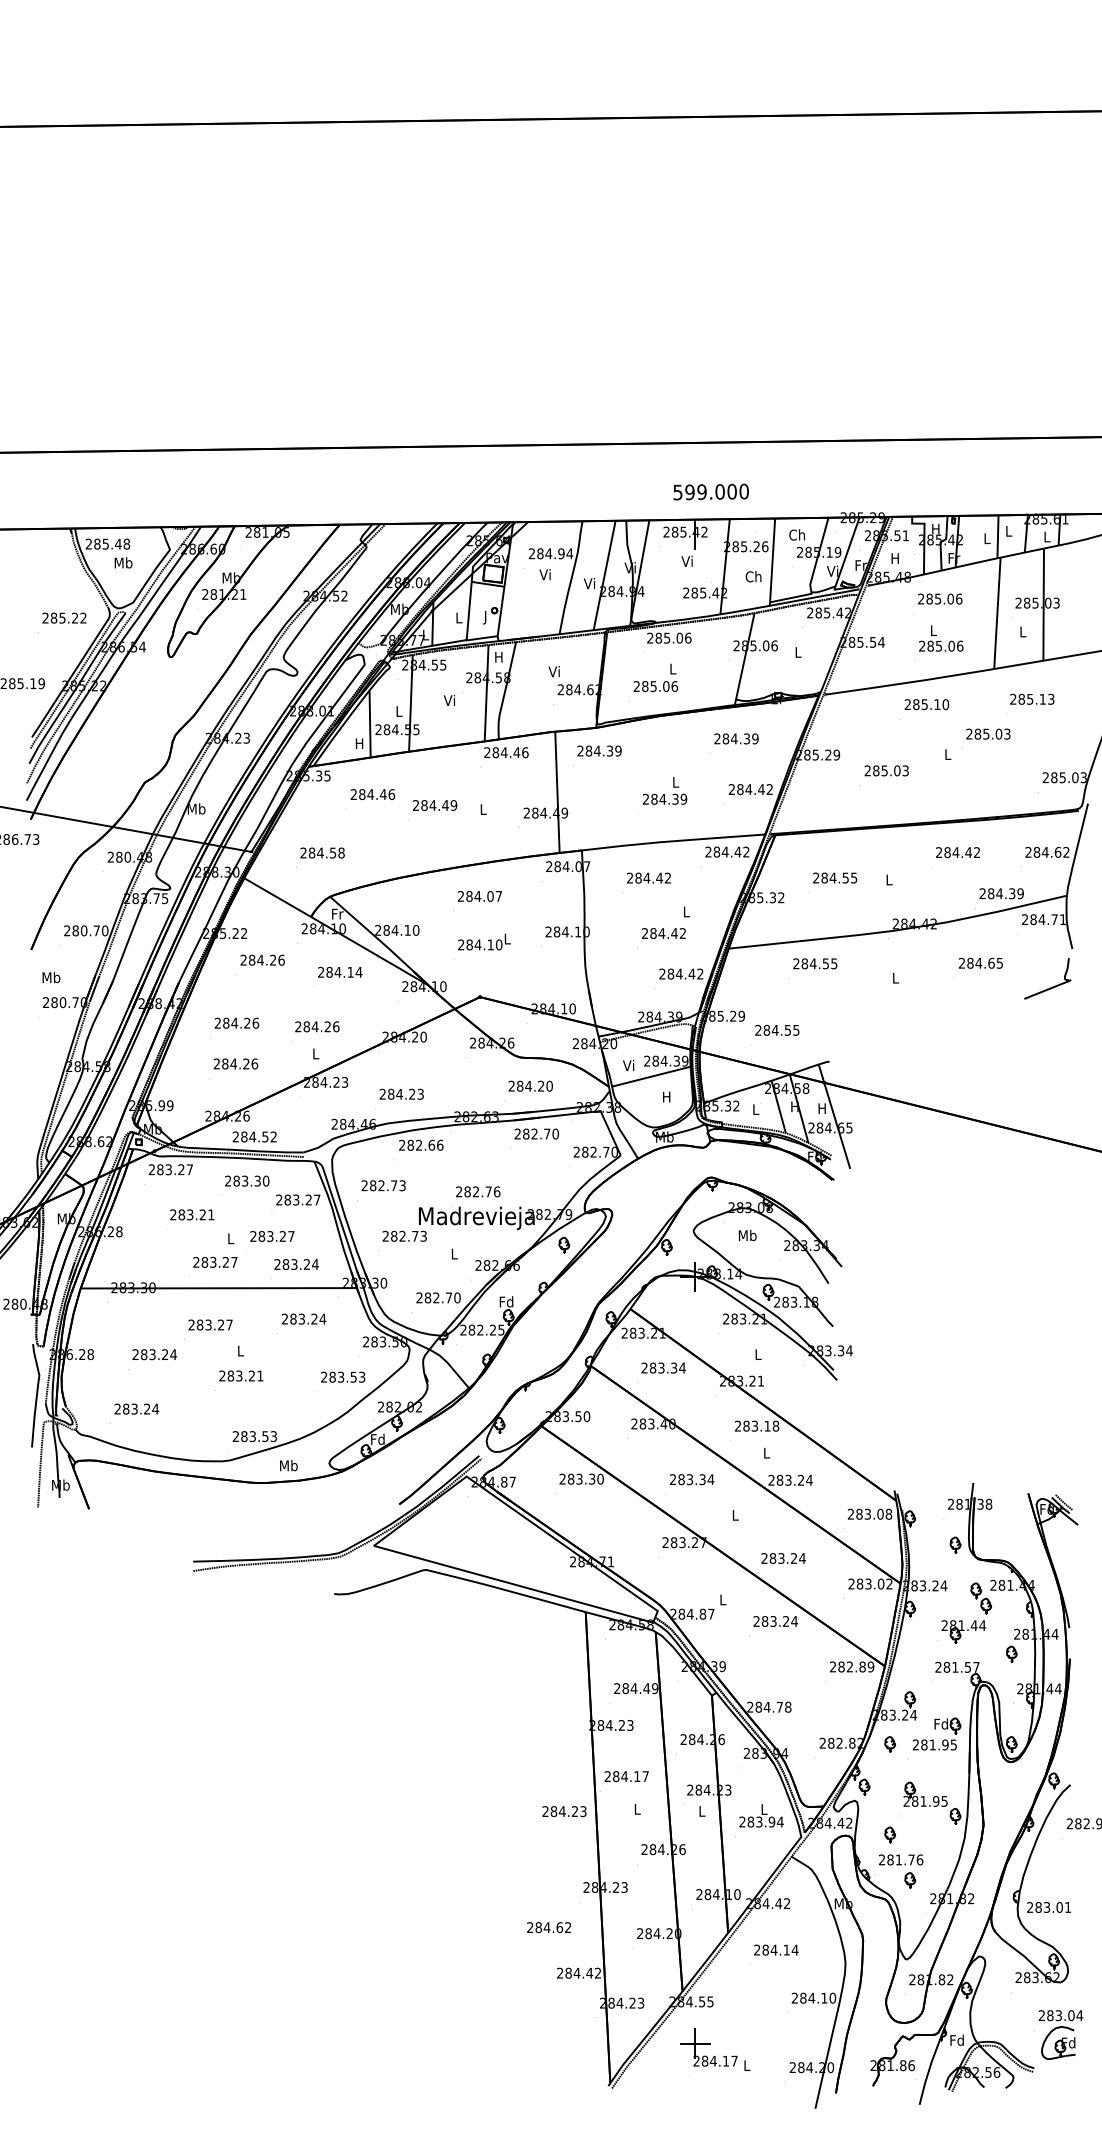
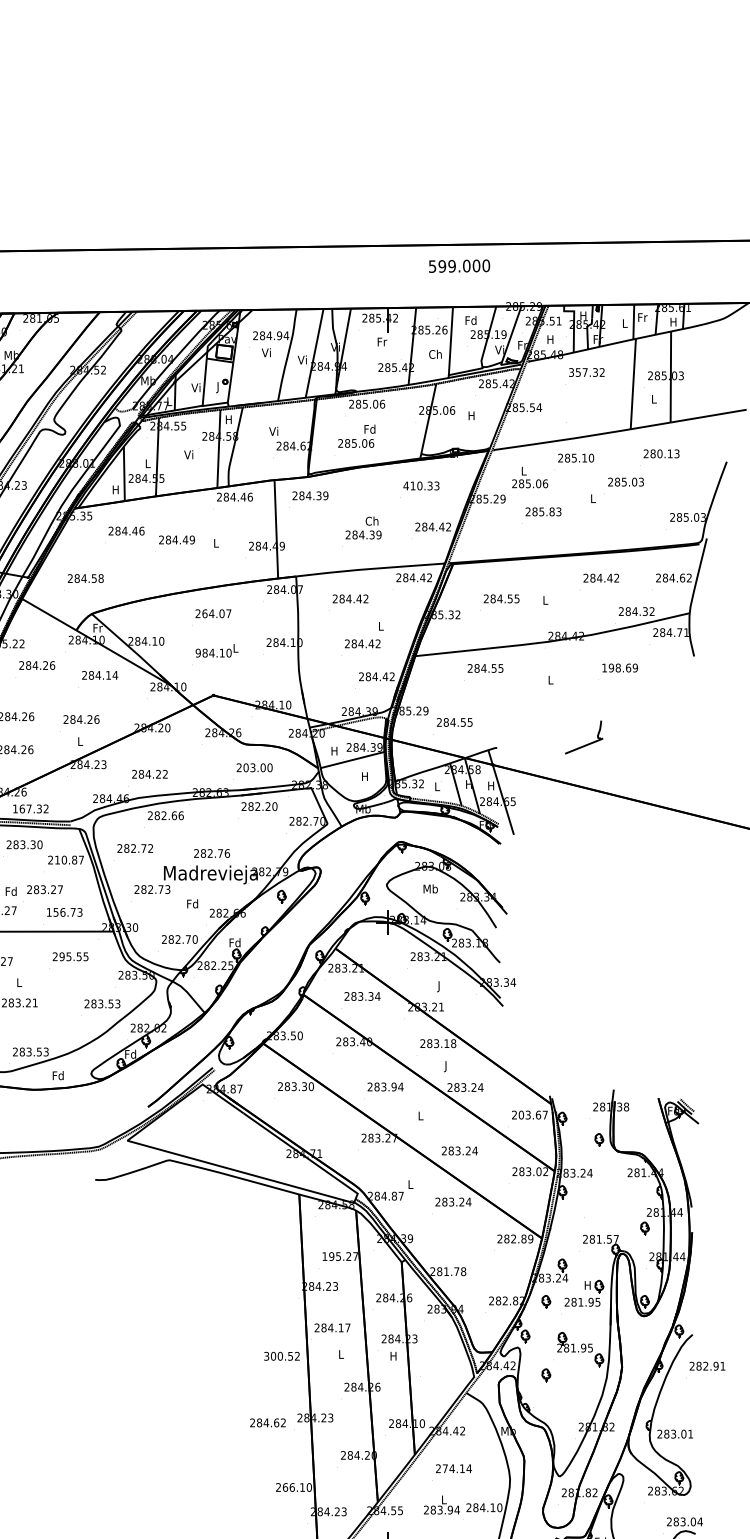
text: (710, 491) -> (458, 265), moved
text: (1009, 531) -> (643, 317), L -> Fr
text: (796, 534) -> (470, 320), Ch -> Fd
text: (1046, 536) -> (673, 321), L -> H
text: (687, 560) -> (381, 341), Vi -> Fr
text: (940, 598) -> (587, 372), 285.06 -> 357.32
text: (457, 617) -> (195, 387), L -> Vi
text: (941, 638) -> (530, 477), moved
text: (797, 652) -> (471, 415), L -> H
text: (672, 668) -> (369, 428), L -> Fd
text: (1030, 698) -> (660, 453), 285.13 -> 280.13
text: (736, 738) -> (421, 485), 284.39 -> 410.33
text: (897, 770) -> (552, 511), 285.03 -> 285.83
text: (675, 781) -> (372, 520), L -> Ch
text: (1020, 893) -> (652, 611), 284.39 -> 284.32
text: (469, 896) -> (204, 613), 284.07 -> 264.07
text: (461, 944) -> (198, 652), 284.10 -> 984.10
text: (980, 962) -> (619, 667), 284.65 -> 198.69
part: (1049, 987) -> (585, 744), moved
text: (628, 1065) -> (333, 750), Vi -> H
text: (530, 1085) -> (254, 767), 284.20 -> 203.00
text: (420, 1094) -> (165, 774), 284.23 -> 284.22
text: (547, 1133) -> (268, 806), 282.70 -> 282.20
text: (250, 1136) -> (27, 808), 284.52 -> 167.32
text: (402, 1186) -> (150, 849), 282.73 -> 282.72
text: (298, 1199) -> (66, 859), 283.27 -> 210.87
text: (230, 1238) -> (11, 891), L -> Fd
text: (454, 1253) -> (192, 903), L -> Fd
text: (296, 1264) -> (64, 912), 283.24 -> 156.73
text: (308, 1318) -> (74, 956), 283.24 -> 295.55
text: (758, 1355) -> (439, 986), L -> J
text: (767, 1454) -> (446, 1066), L -> J
text: (288, 1465) -> (58, 1075), Mb -> Fd
text: (702, 1479) -> (394, 1086), 283.34 -> 283.94
text: (874, 1513) -> (533, 1114), 283.08 -> 203.67
part: (962, 1620) -> (605, 1201), removed
text: (636, 1688) -> (340, 1256), 284.49 -> 195.27
text: (766, 1707) -> (445, 1271), 284.78 -> 281.78
text: (940, 1723) -> (587, 1284), Fd -> H
text: (564, 1811) -> (282, 1356), 284.23 -> 300.52
text: (701, 1811) -> (393, 1356), L -> H
text: (761, 1815) -> (441, 1504), moved
part: (901, 1871) -> (555, 1404), removed
text: (549, 1927) -> (268, 1422), moved
text: (765, 1949) -> (445, 1468), 284.14 -> 274.14
text: (583, 1972) -> (297, 1486), 284.42 -> 266.10

